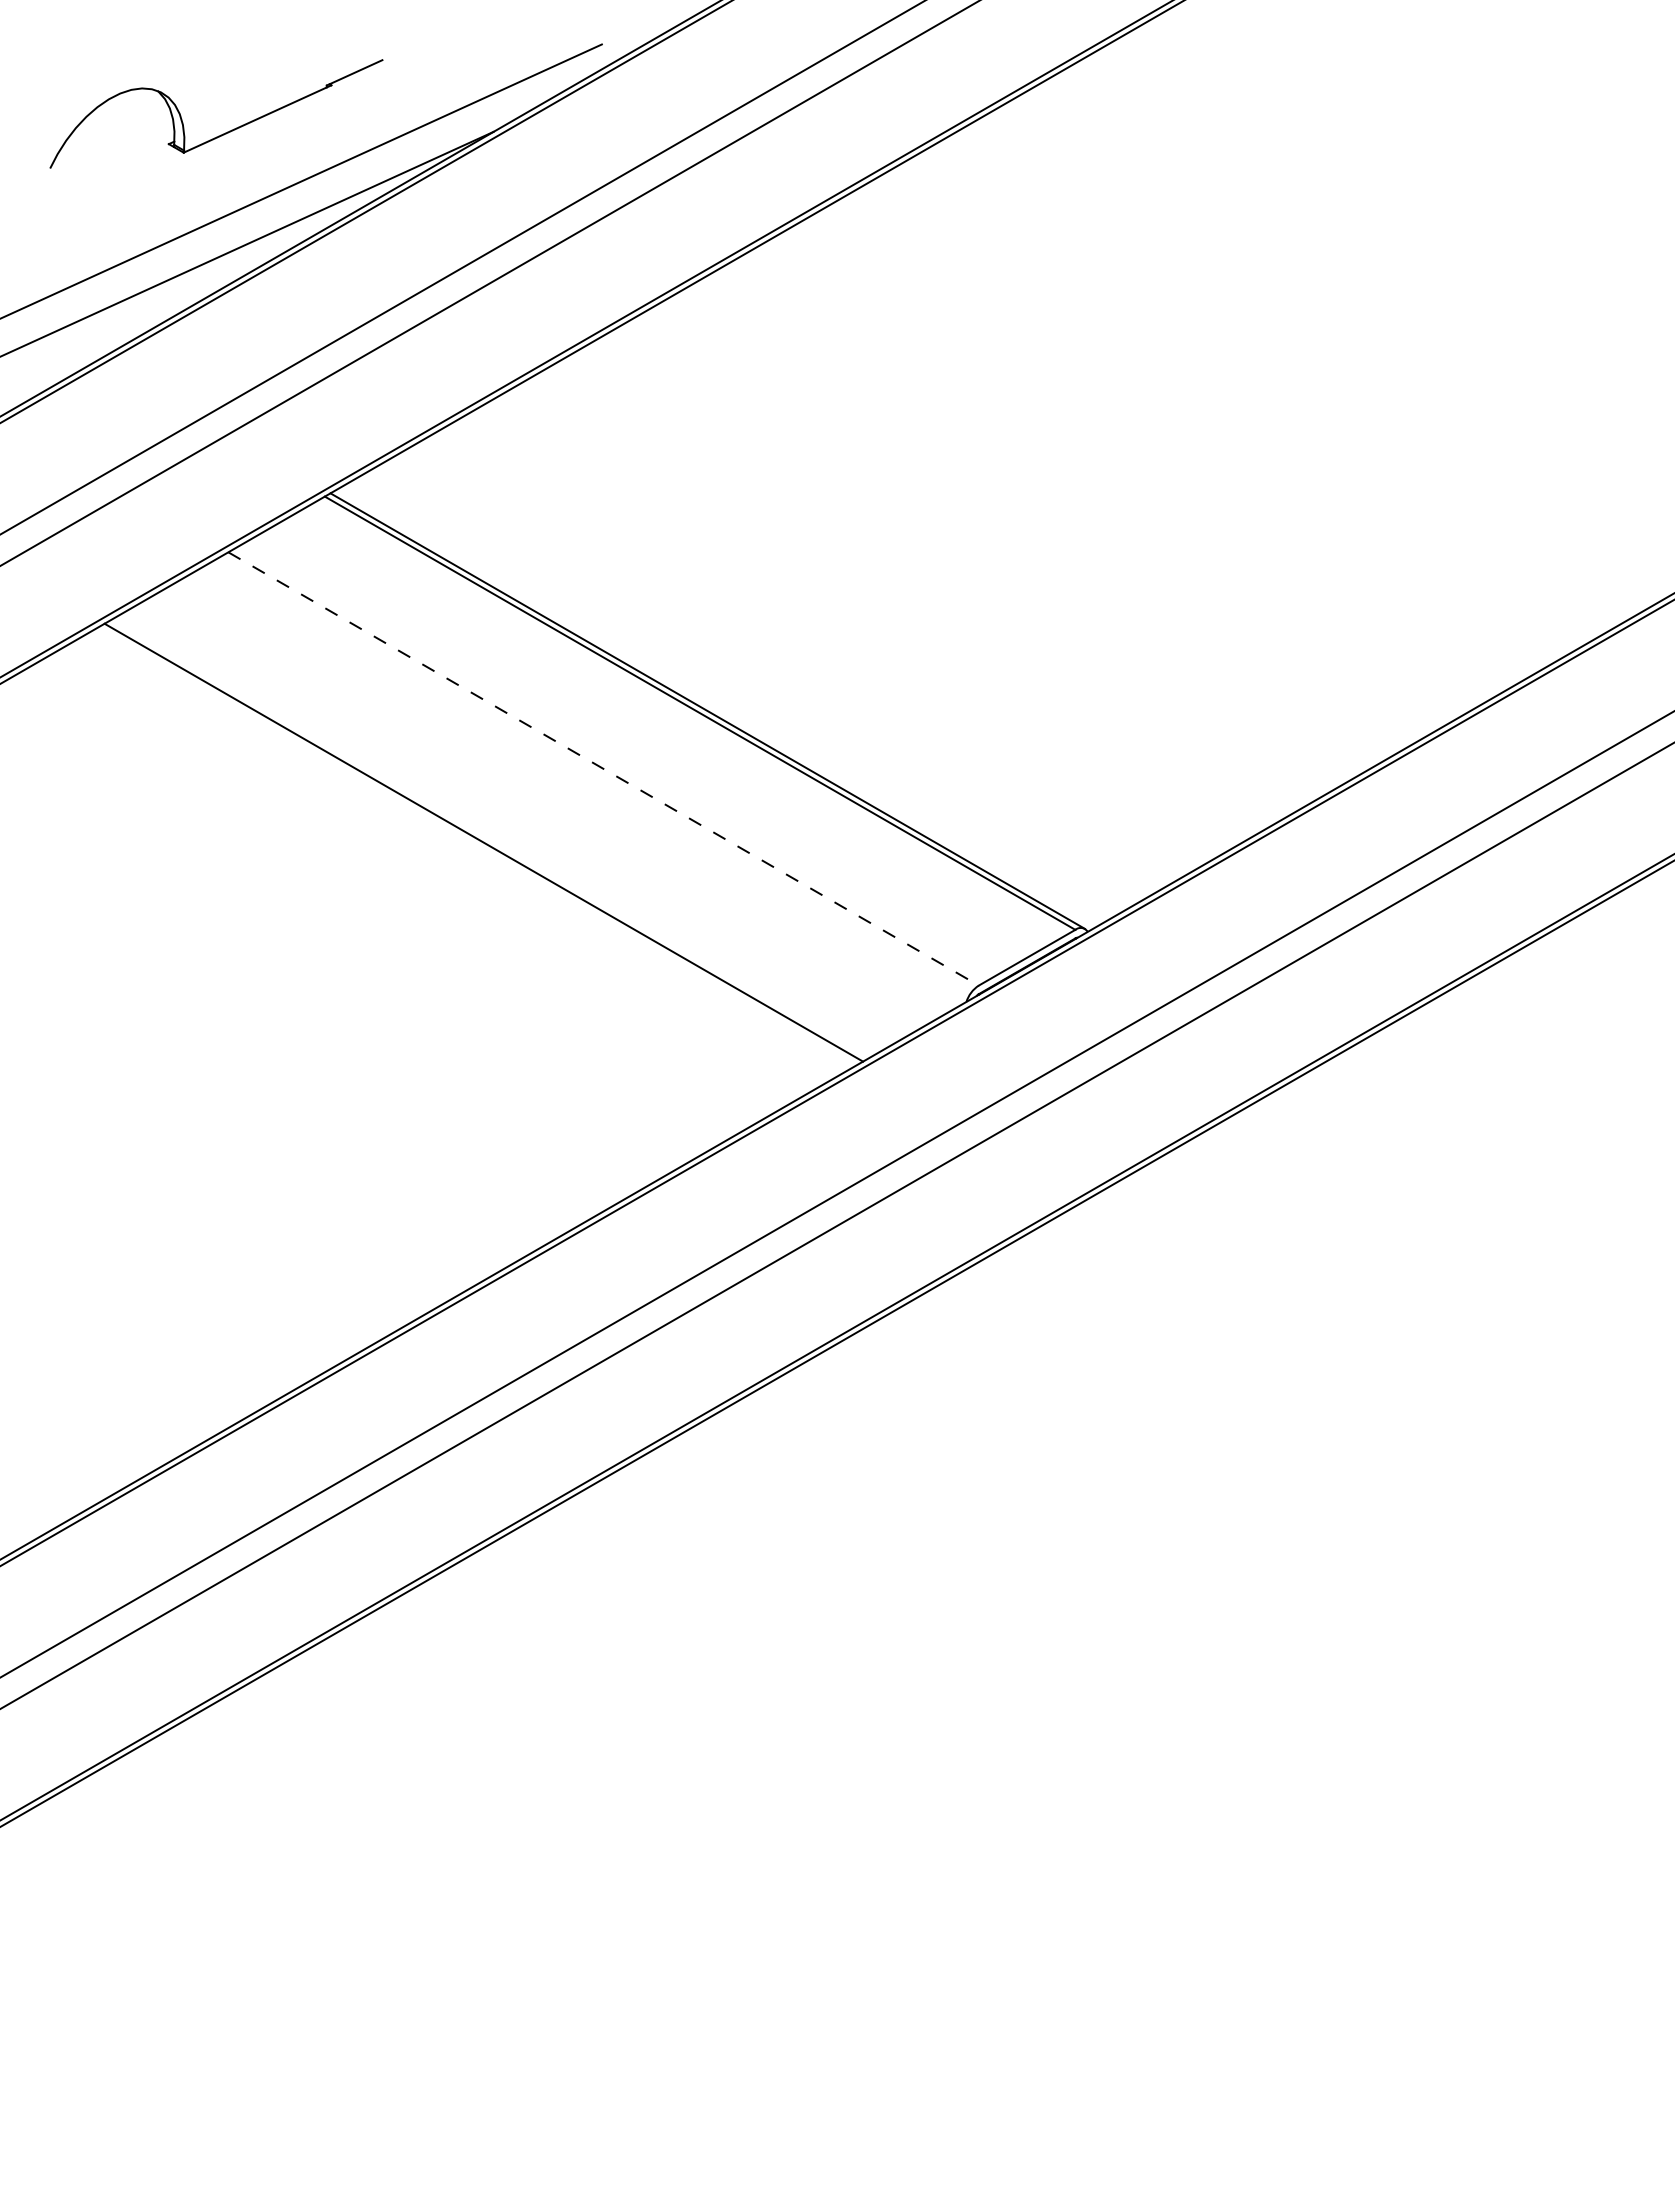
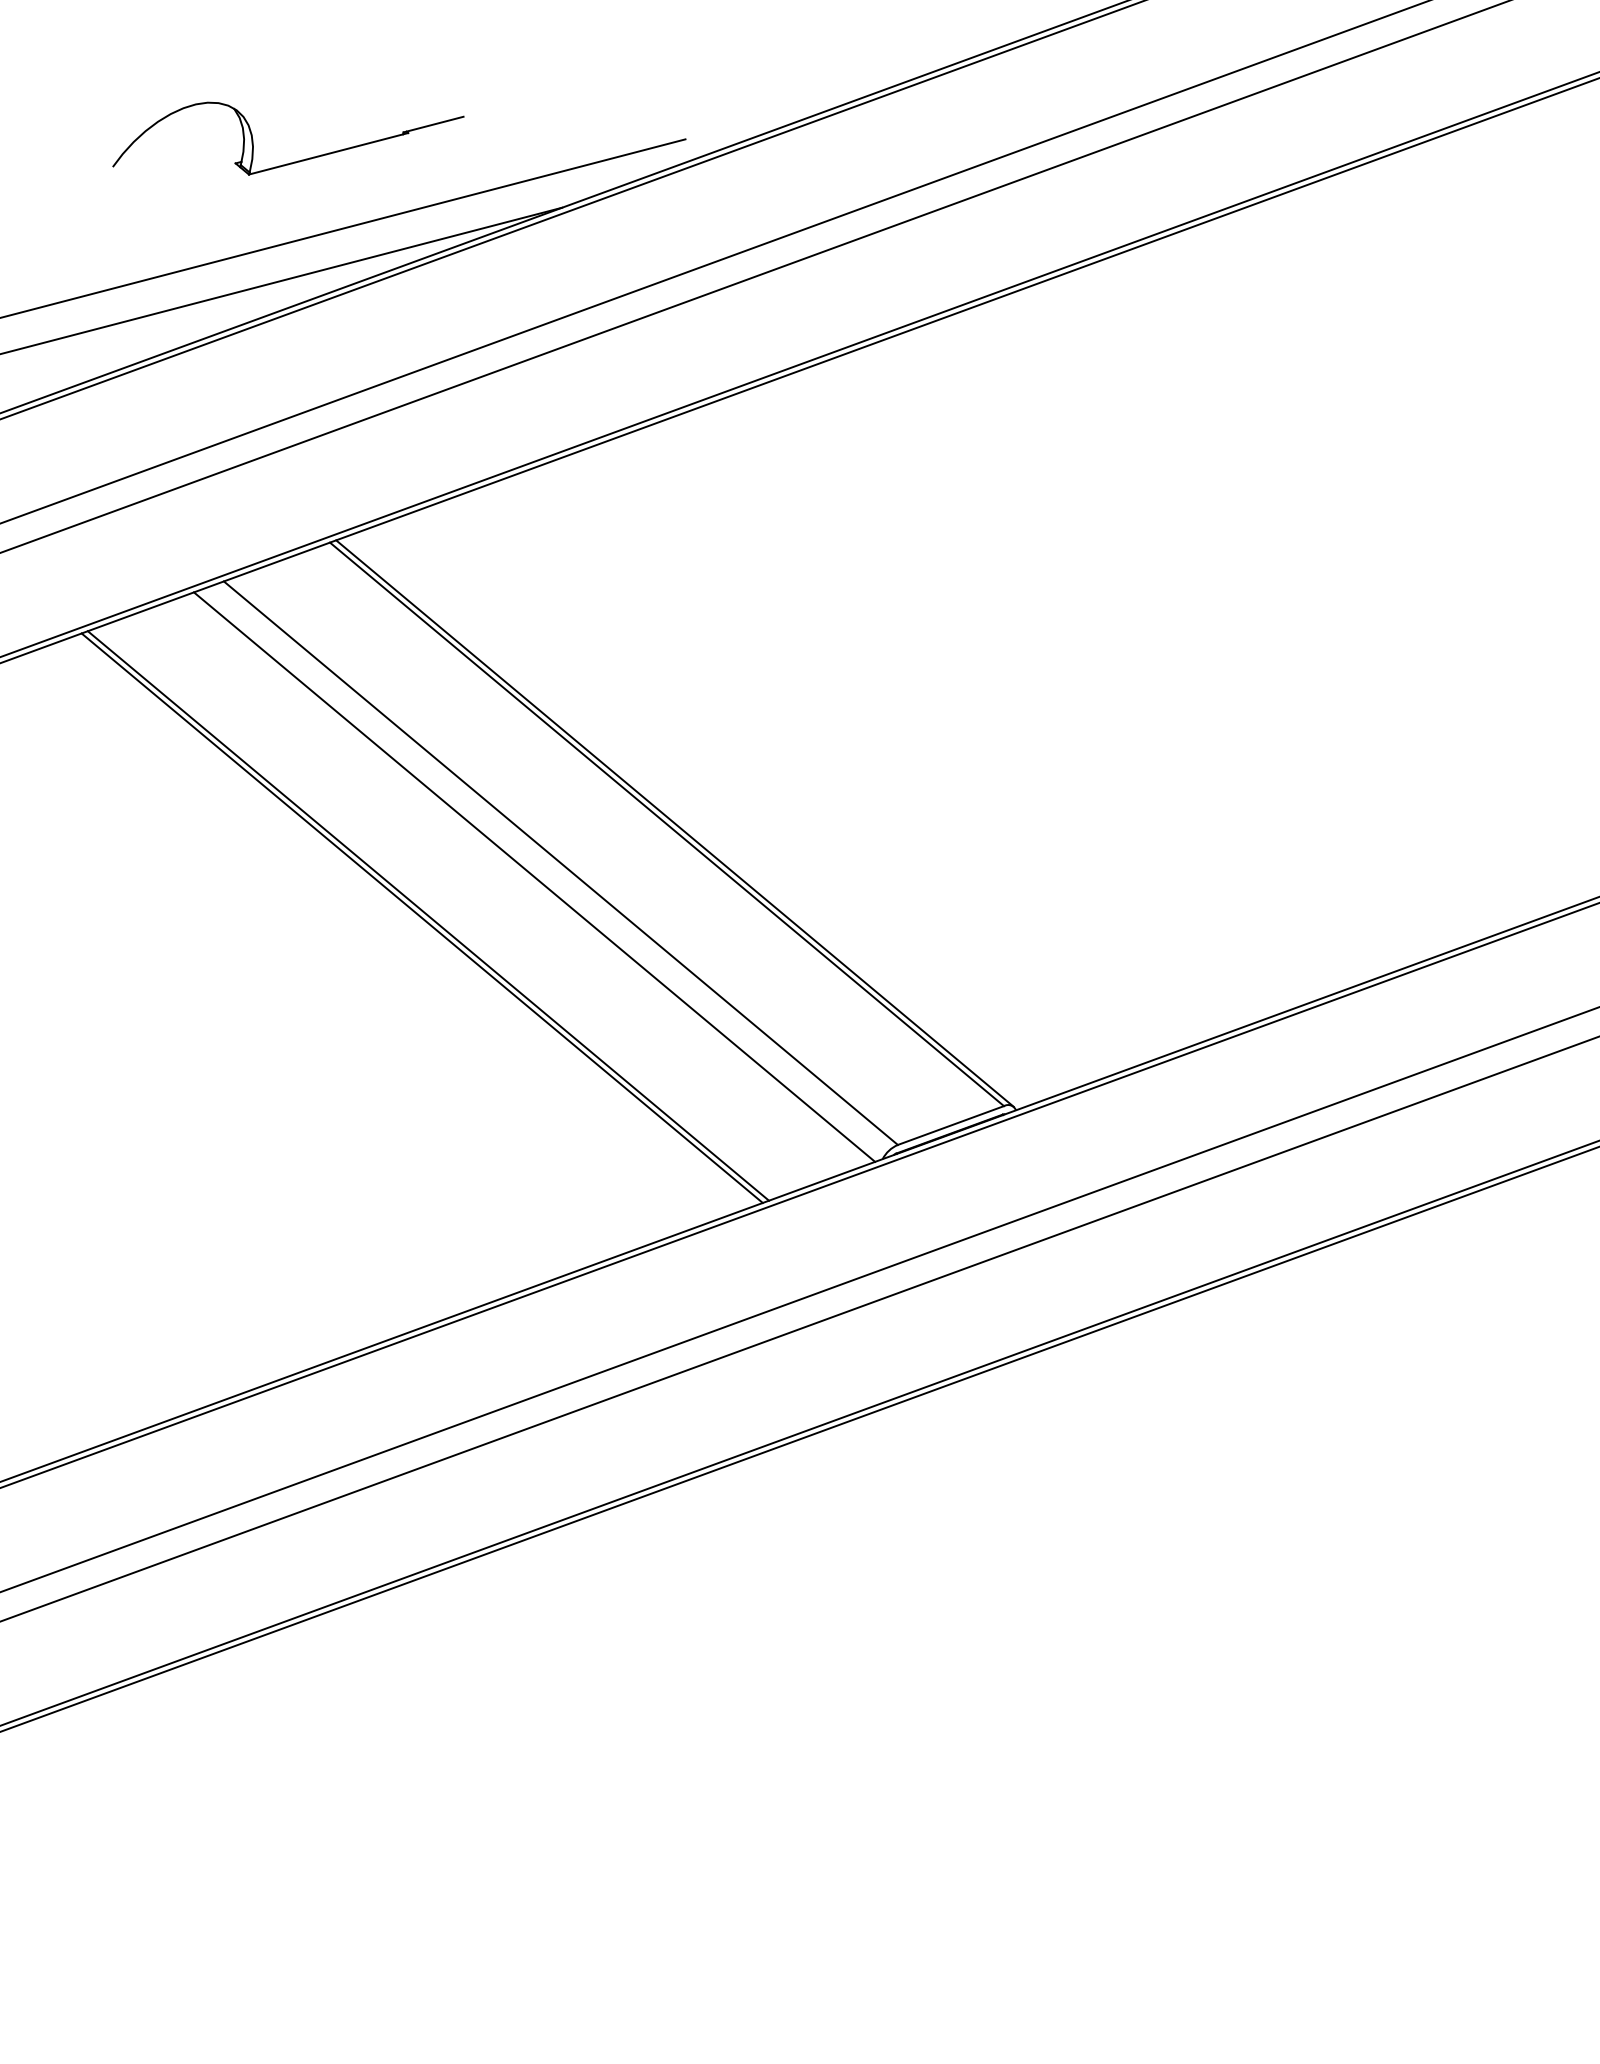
line: (604, 769) -> (561, 863), dashed -> solid
line: (580, 786) -> (534, 876), added
line: (477, 845) -> (421, 917), added

